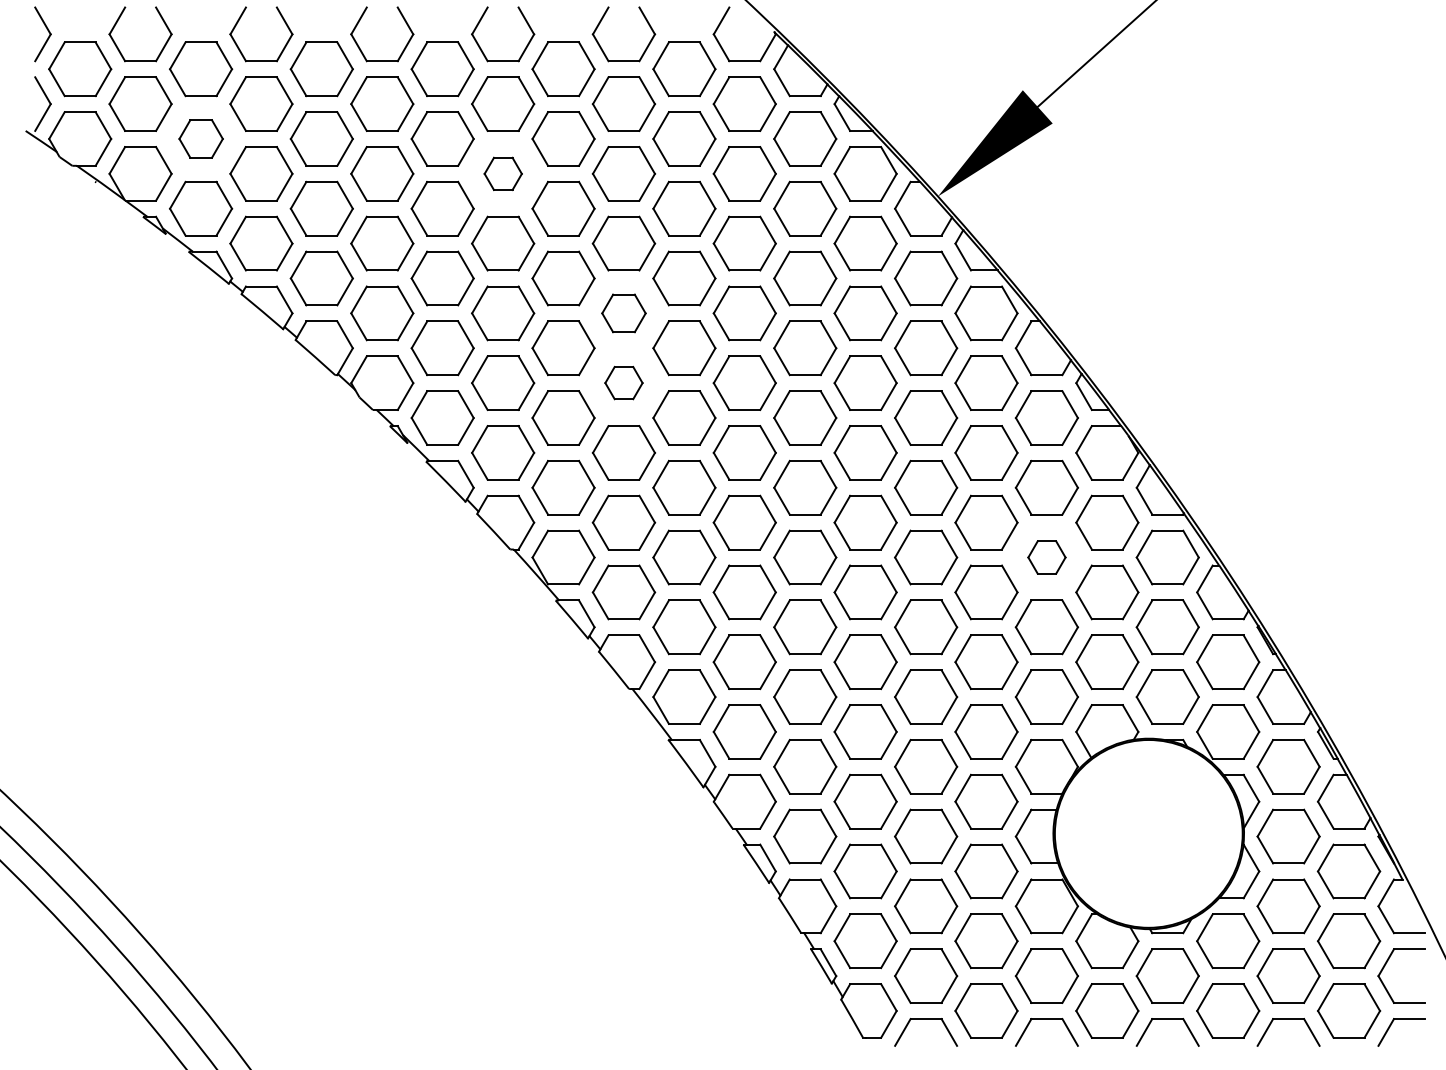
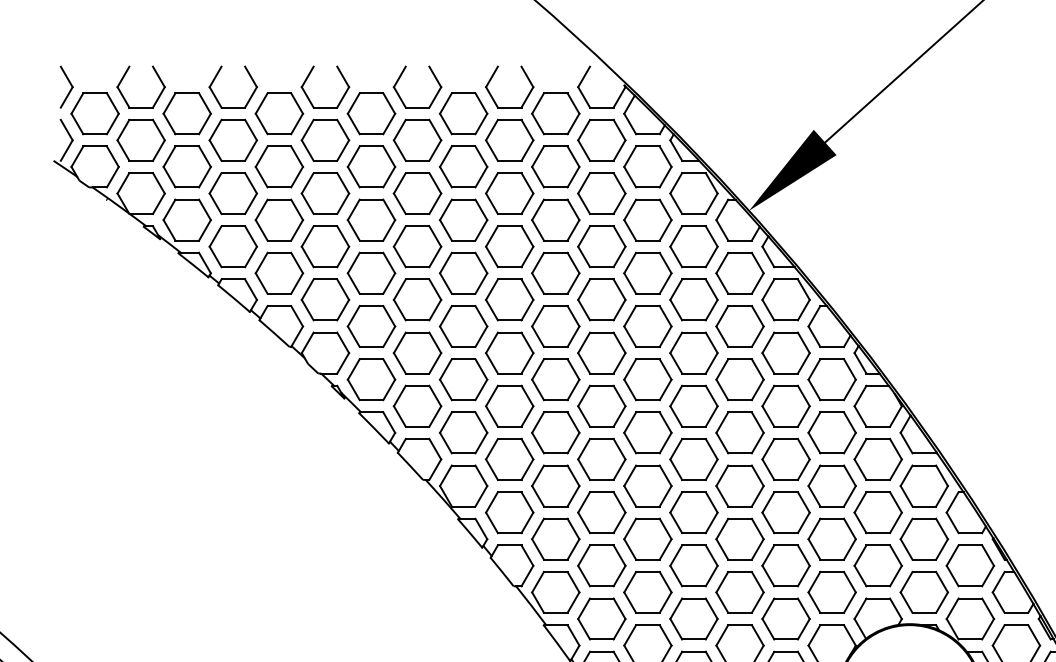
part: (201, 138) -> (187, 166), size x1.43
part: (503, 173) -> (417, 193), size x1.67
part: (623, 313) -> (509, 299), size x1.43
part: (623, 382) -> (509, 352), size x1.67
part: (1046, 557) -> (831, 486), size x1.67

